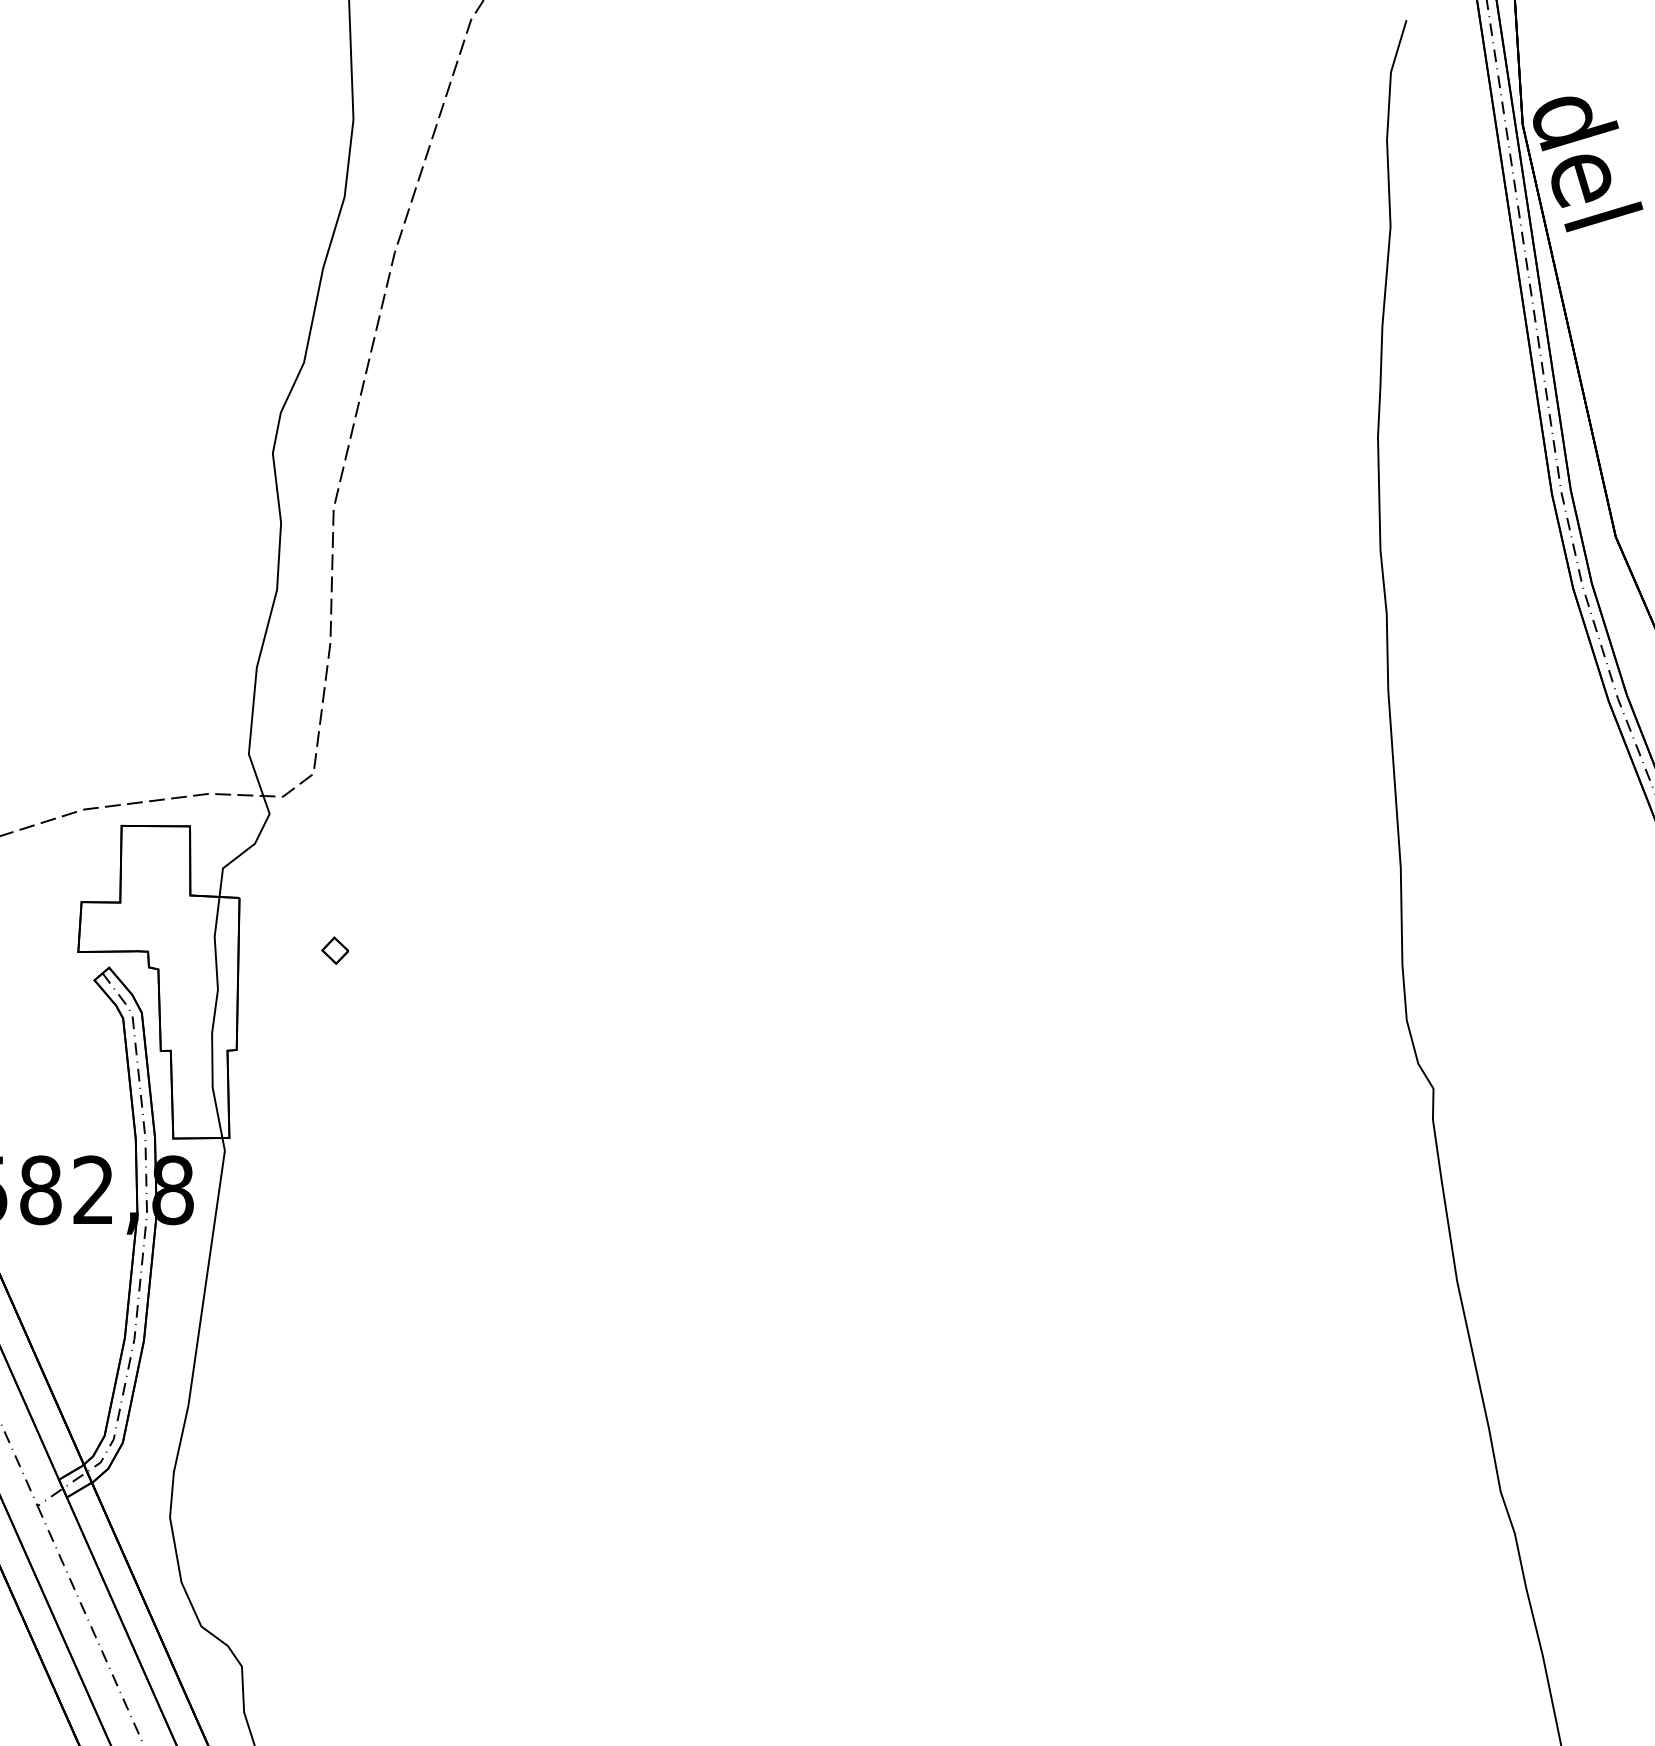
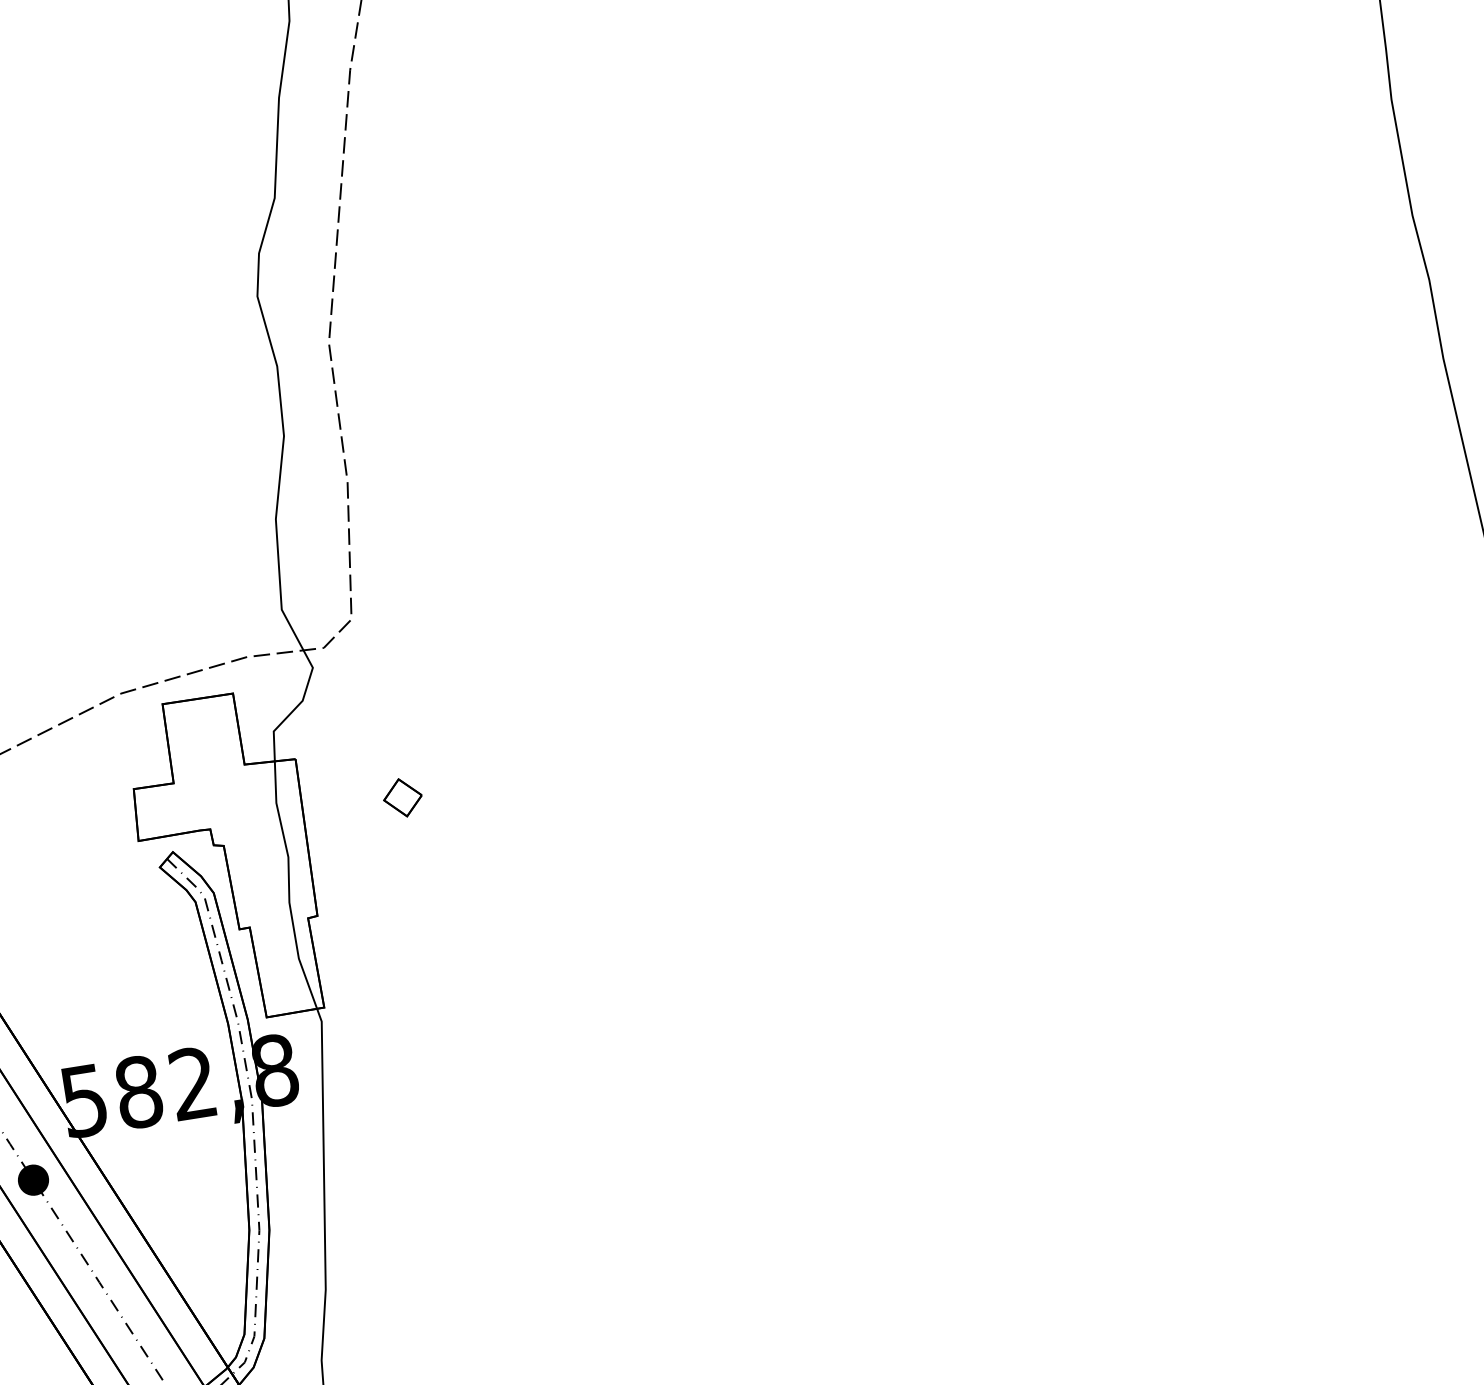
part: (334, 950) -> (401, 797), size x1.4

